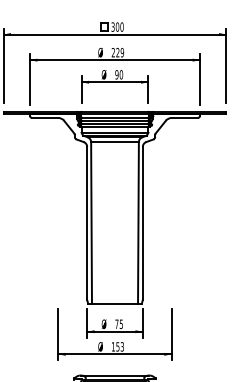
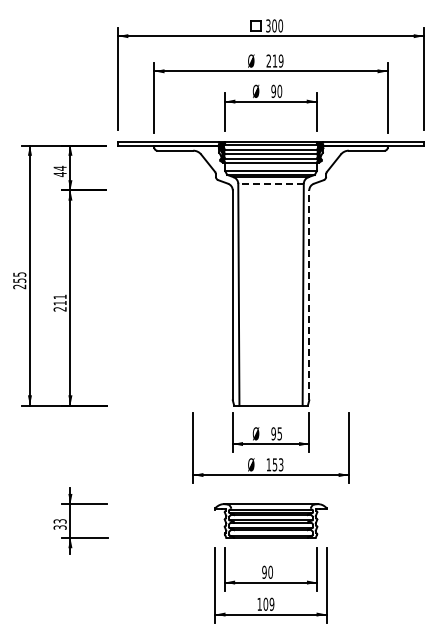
text: (117, 52) -> (274, 60), 229 -> 219
line: (115, 141) -> (271, 183), solid -> dashed
line: (143, 223) -> (309, 295), solid -> dashed
text: (116, 324) -> (273, 433), 75 -> 95

